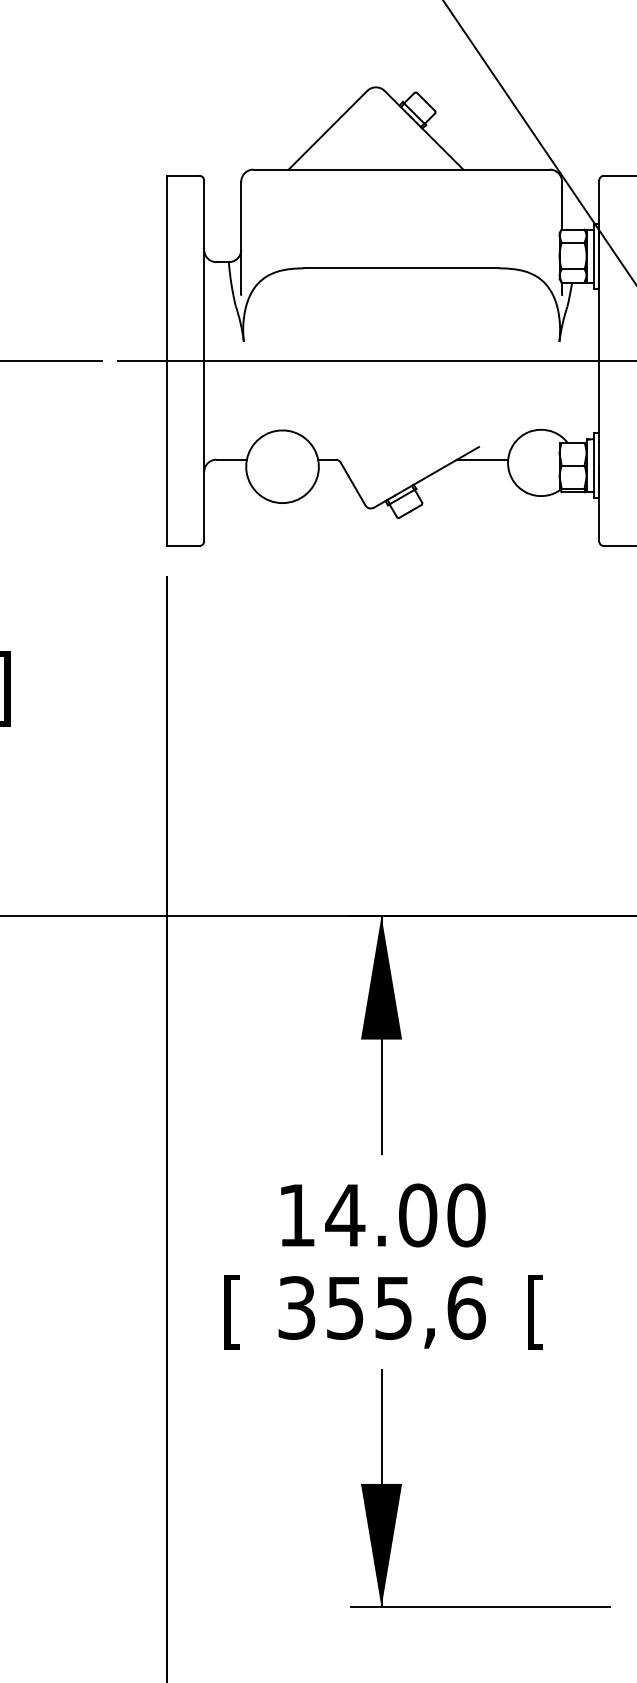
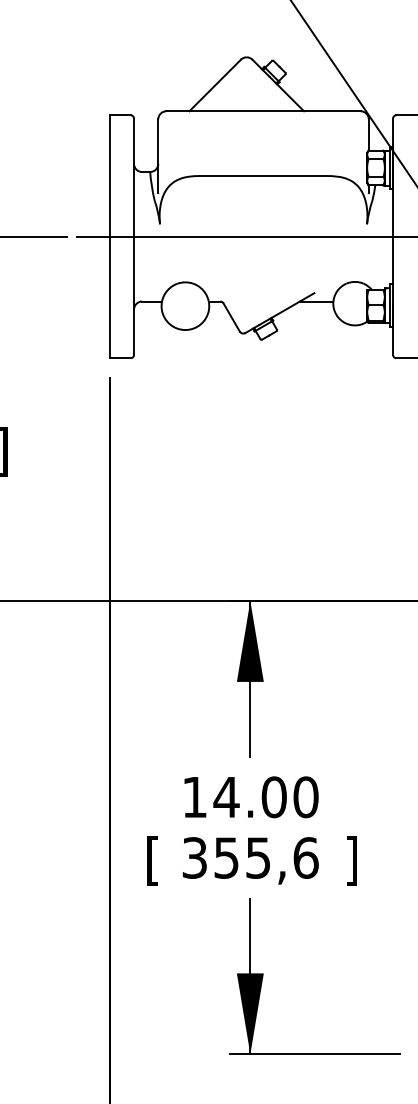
text: (535, 1311) -> (351, 860), [ -> ]

